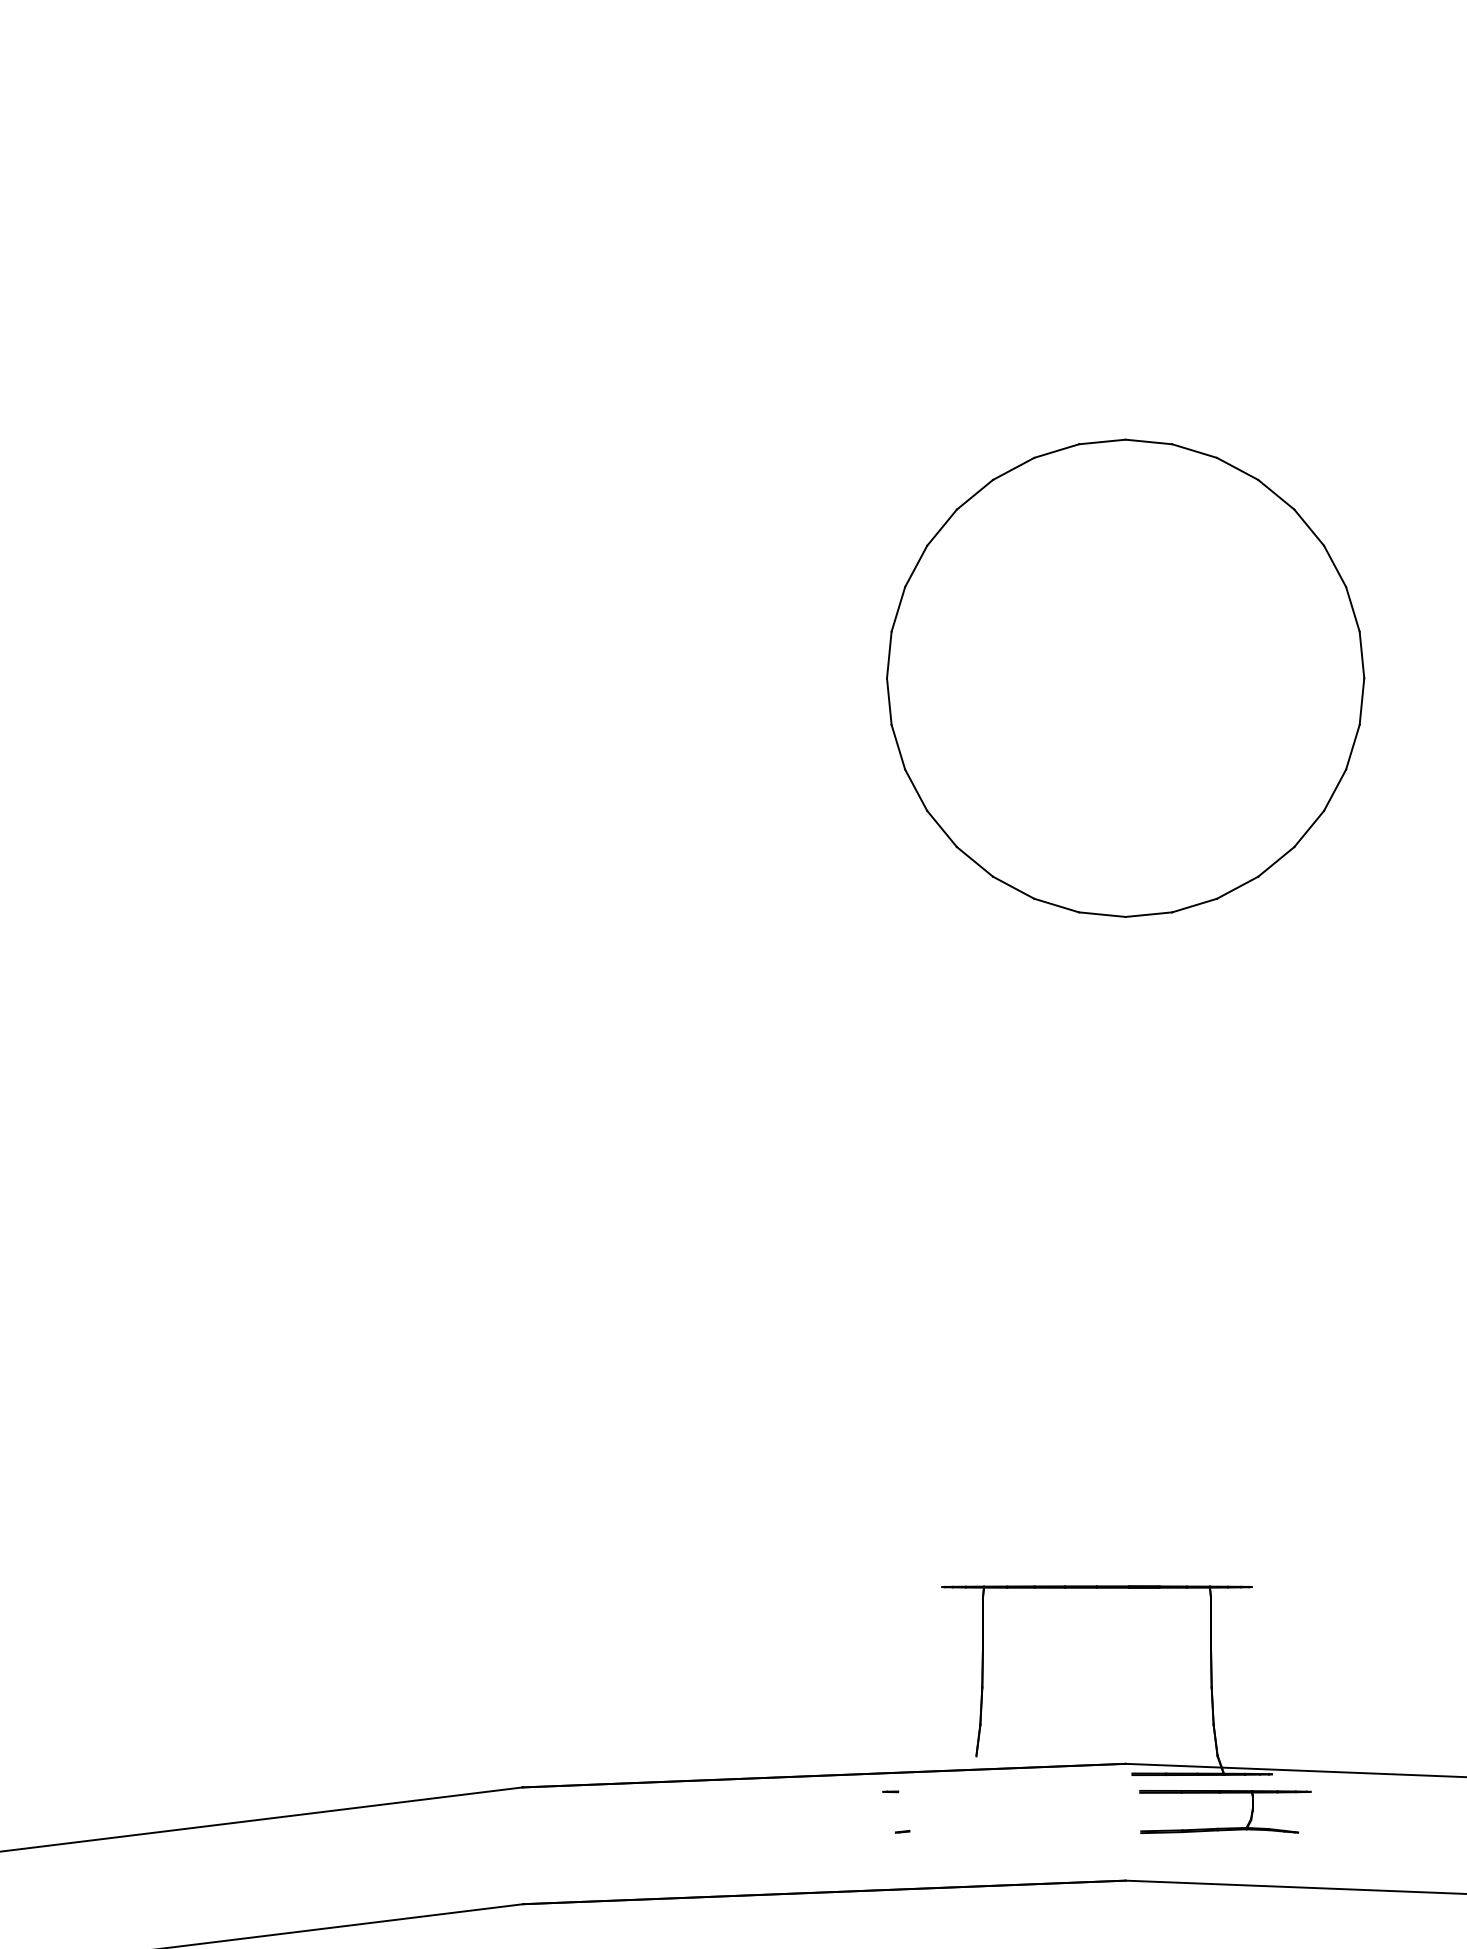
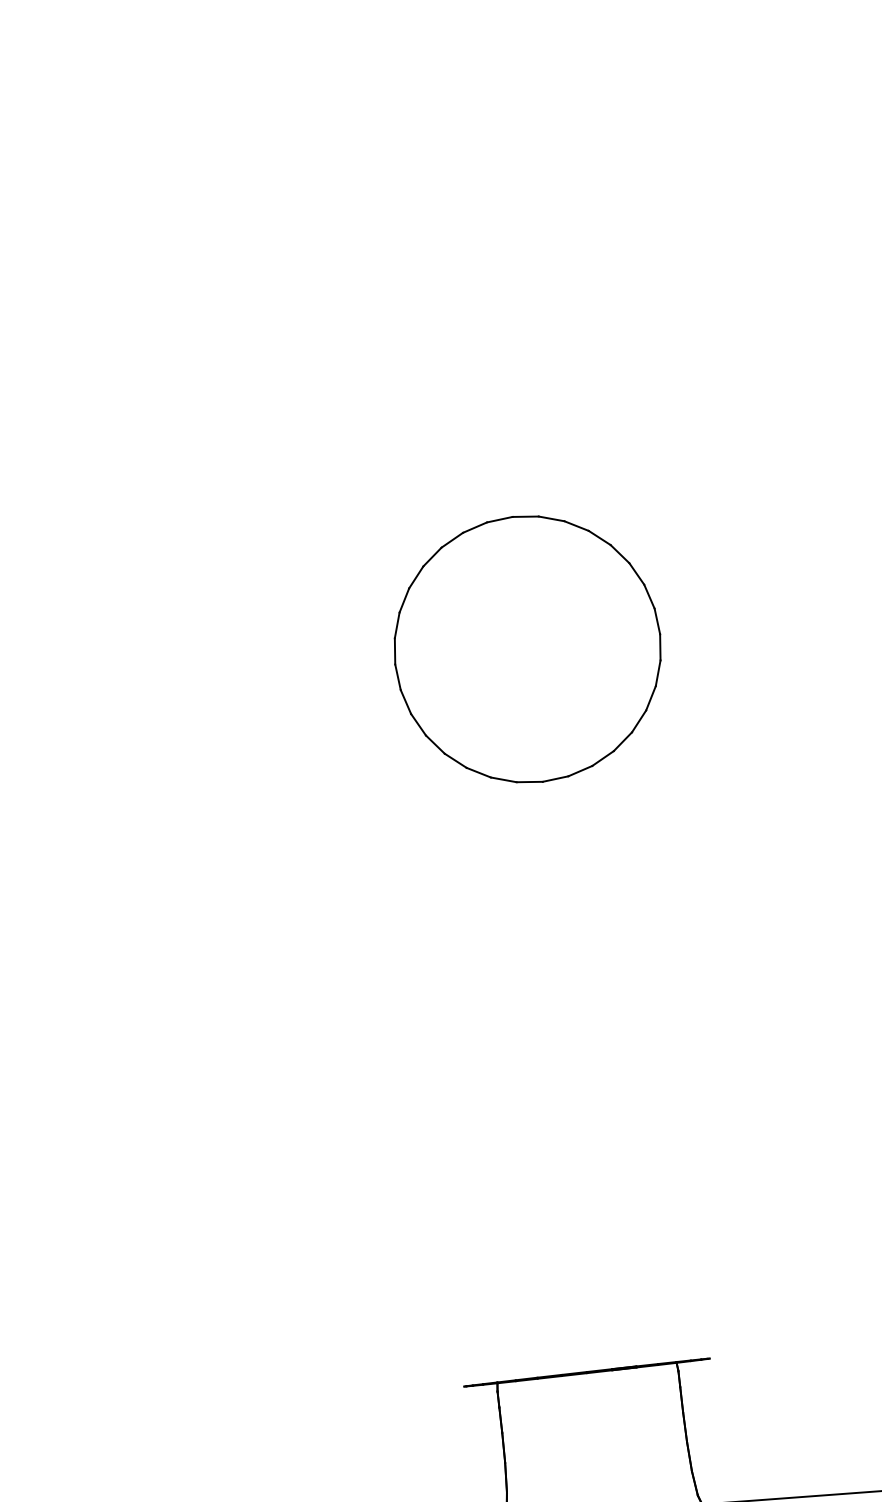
part: (1125, 677) -> (527, 648), size x0.7

